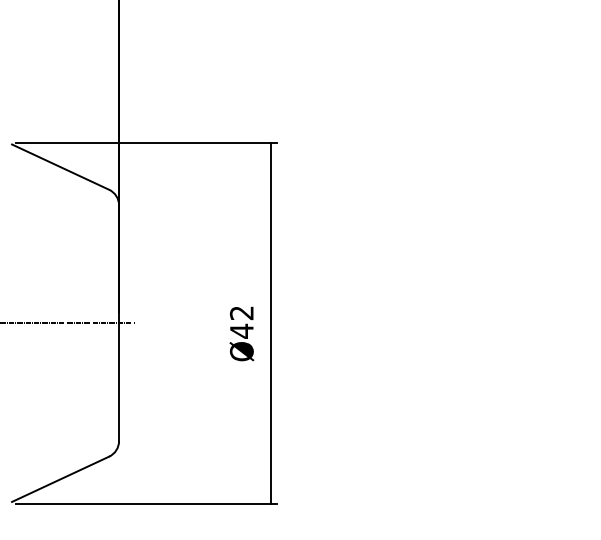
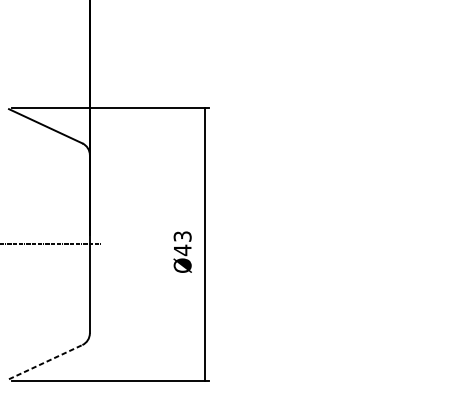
text: (241, 312) -> (182, 236), Ø42 -> Ø43
line: (60, 479) -> (45, 362), solid -> dashed

